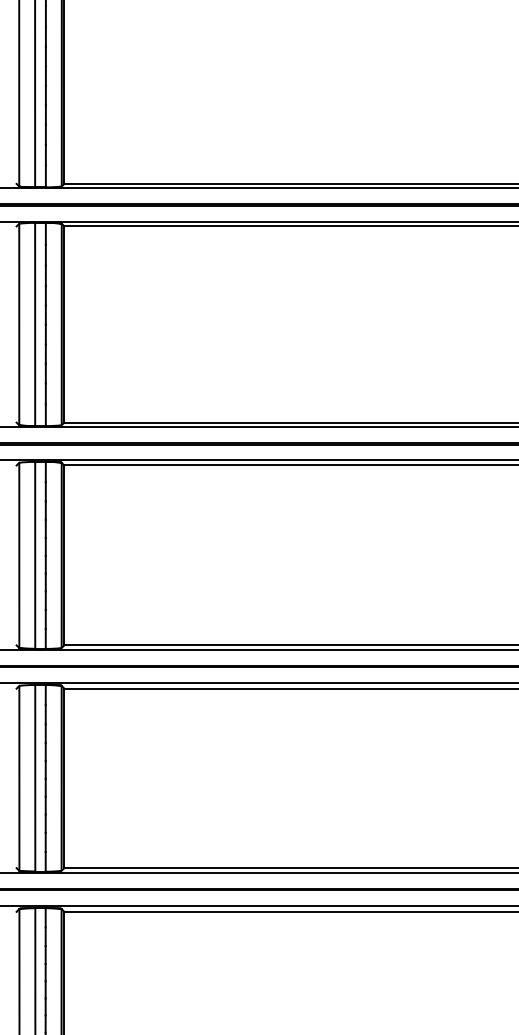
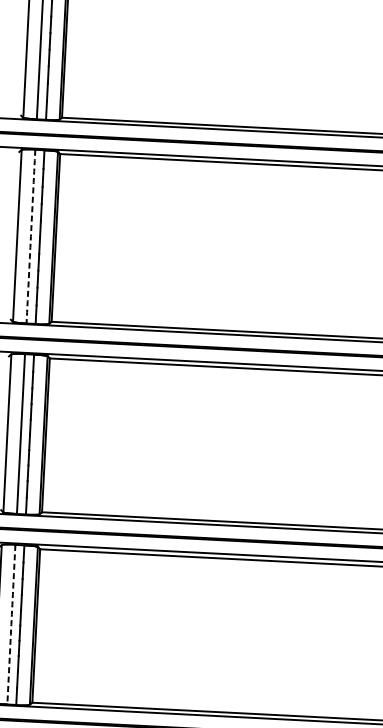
arc: (35, 324) -> (31, 236), solid -> dashed
arc: (35, 778) -> (11, 624), solid -> dashed

